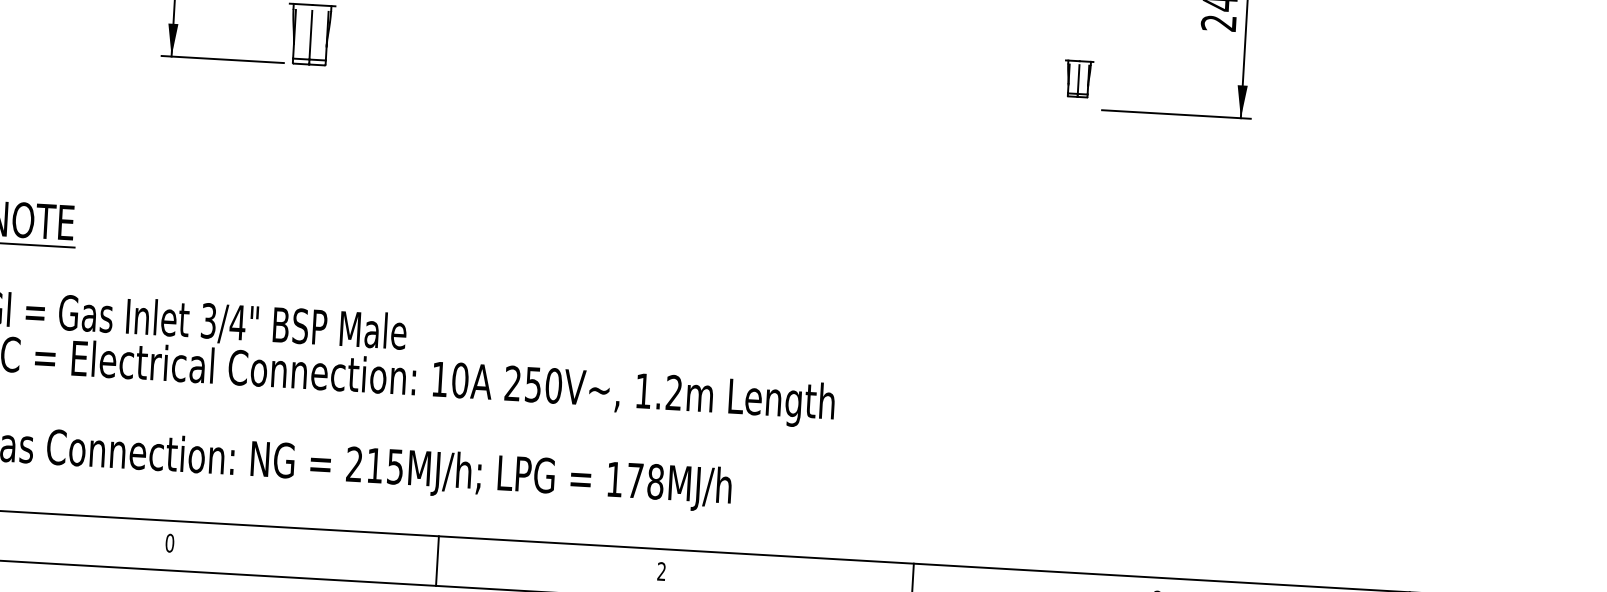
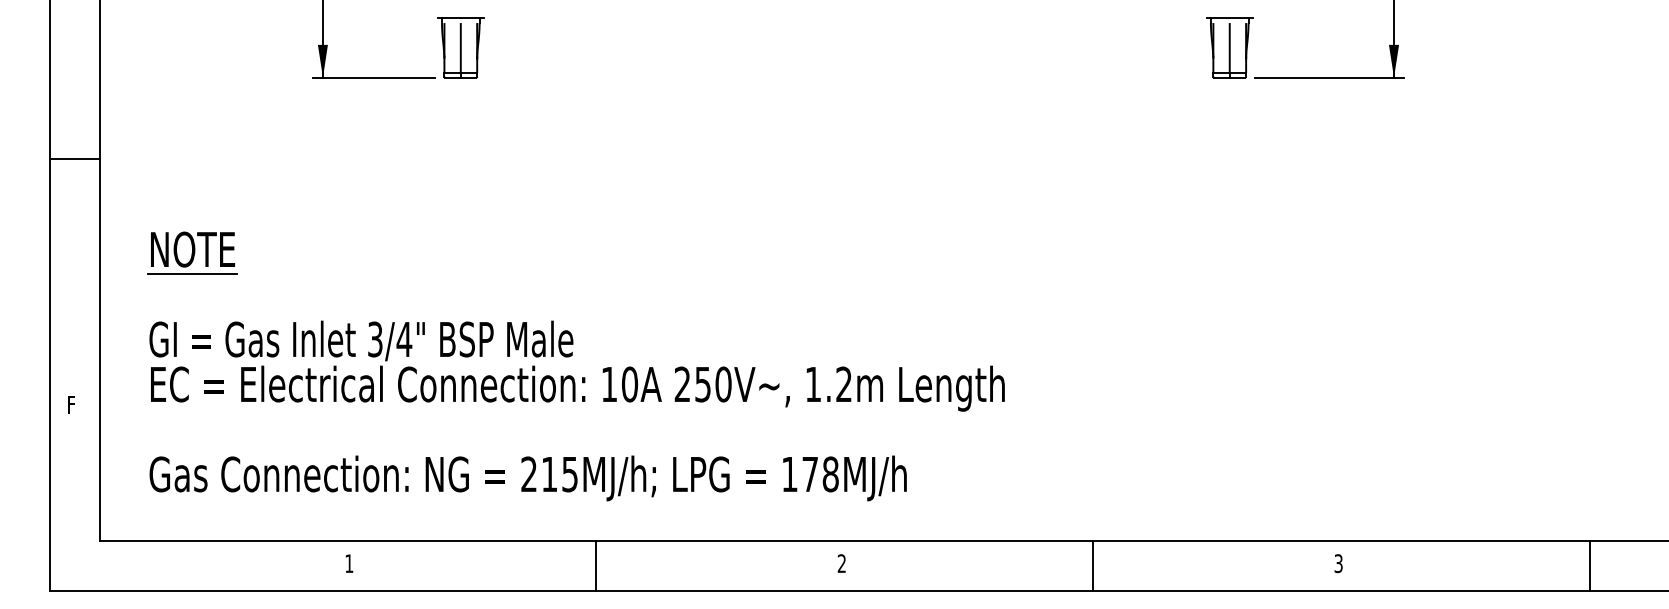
part: (1078, 78) -> (1229, 47), size x1.67
text: (170, 543) -> (349, 563), 0 -> 1
line: (437, 560) -> (596, 565), moved

